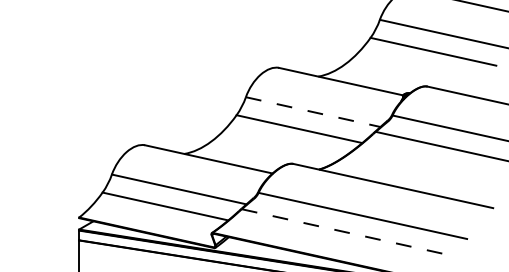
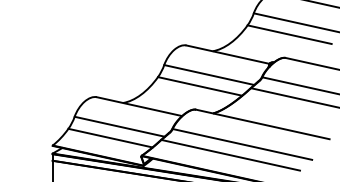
line: (313, 112) -> (209, 75), dashed -> solid
line: (344, 232) -> (230, 155), dashed -> solid

